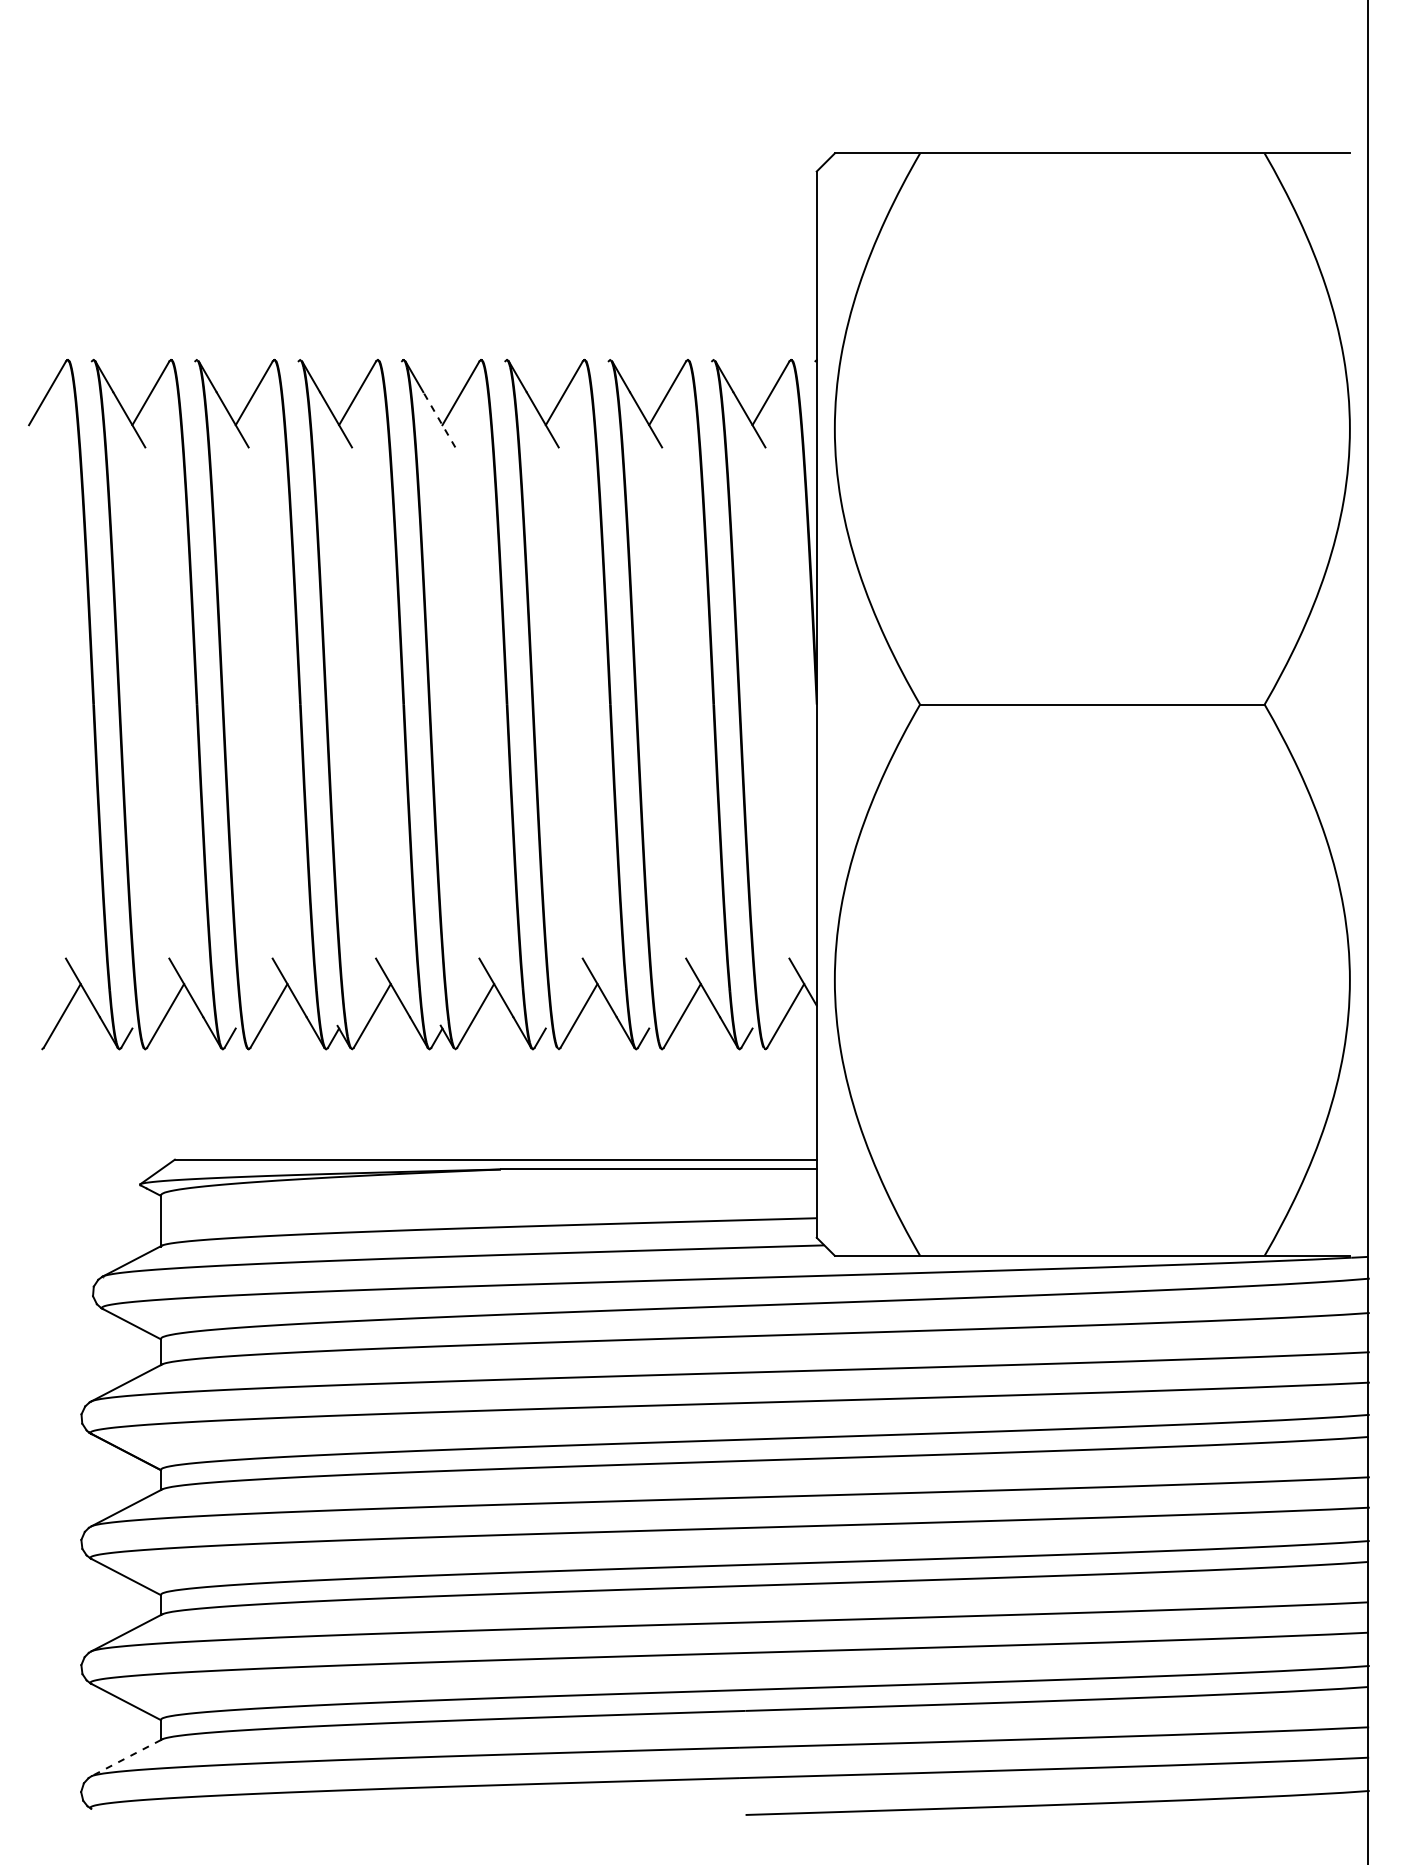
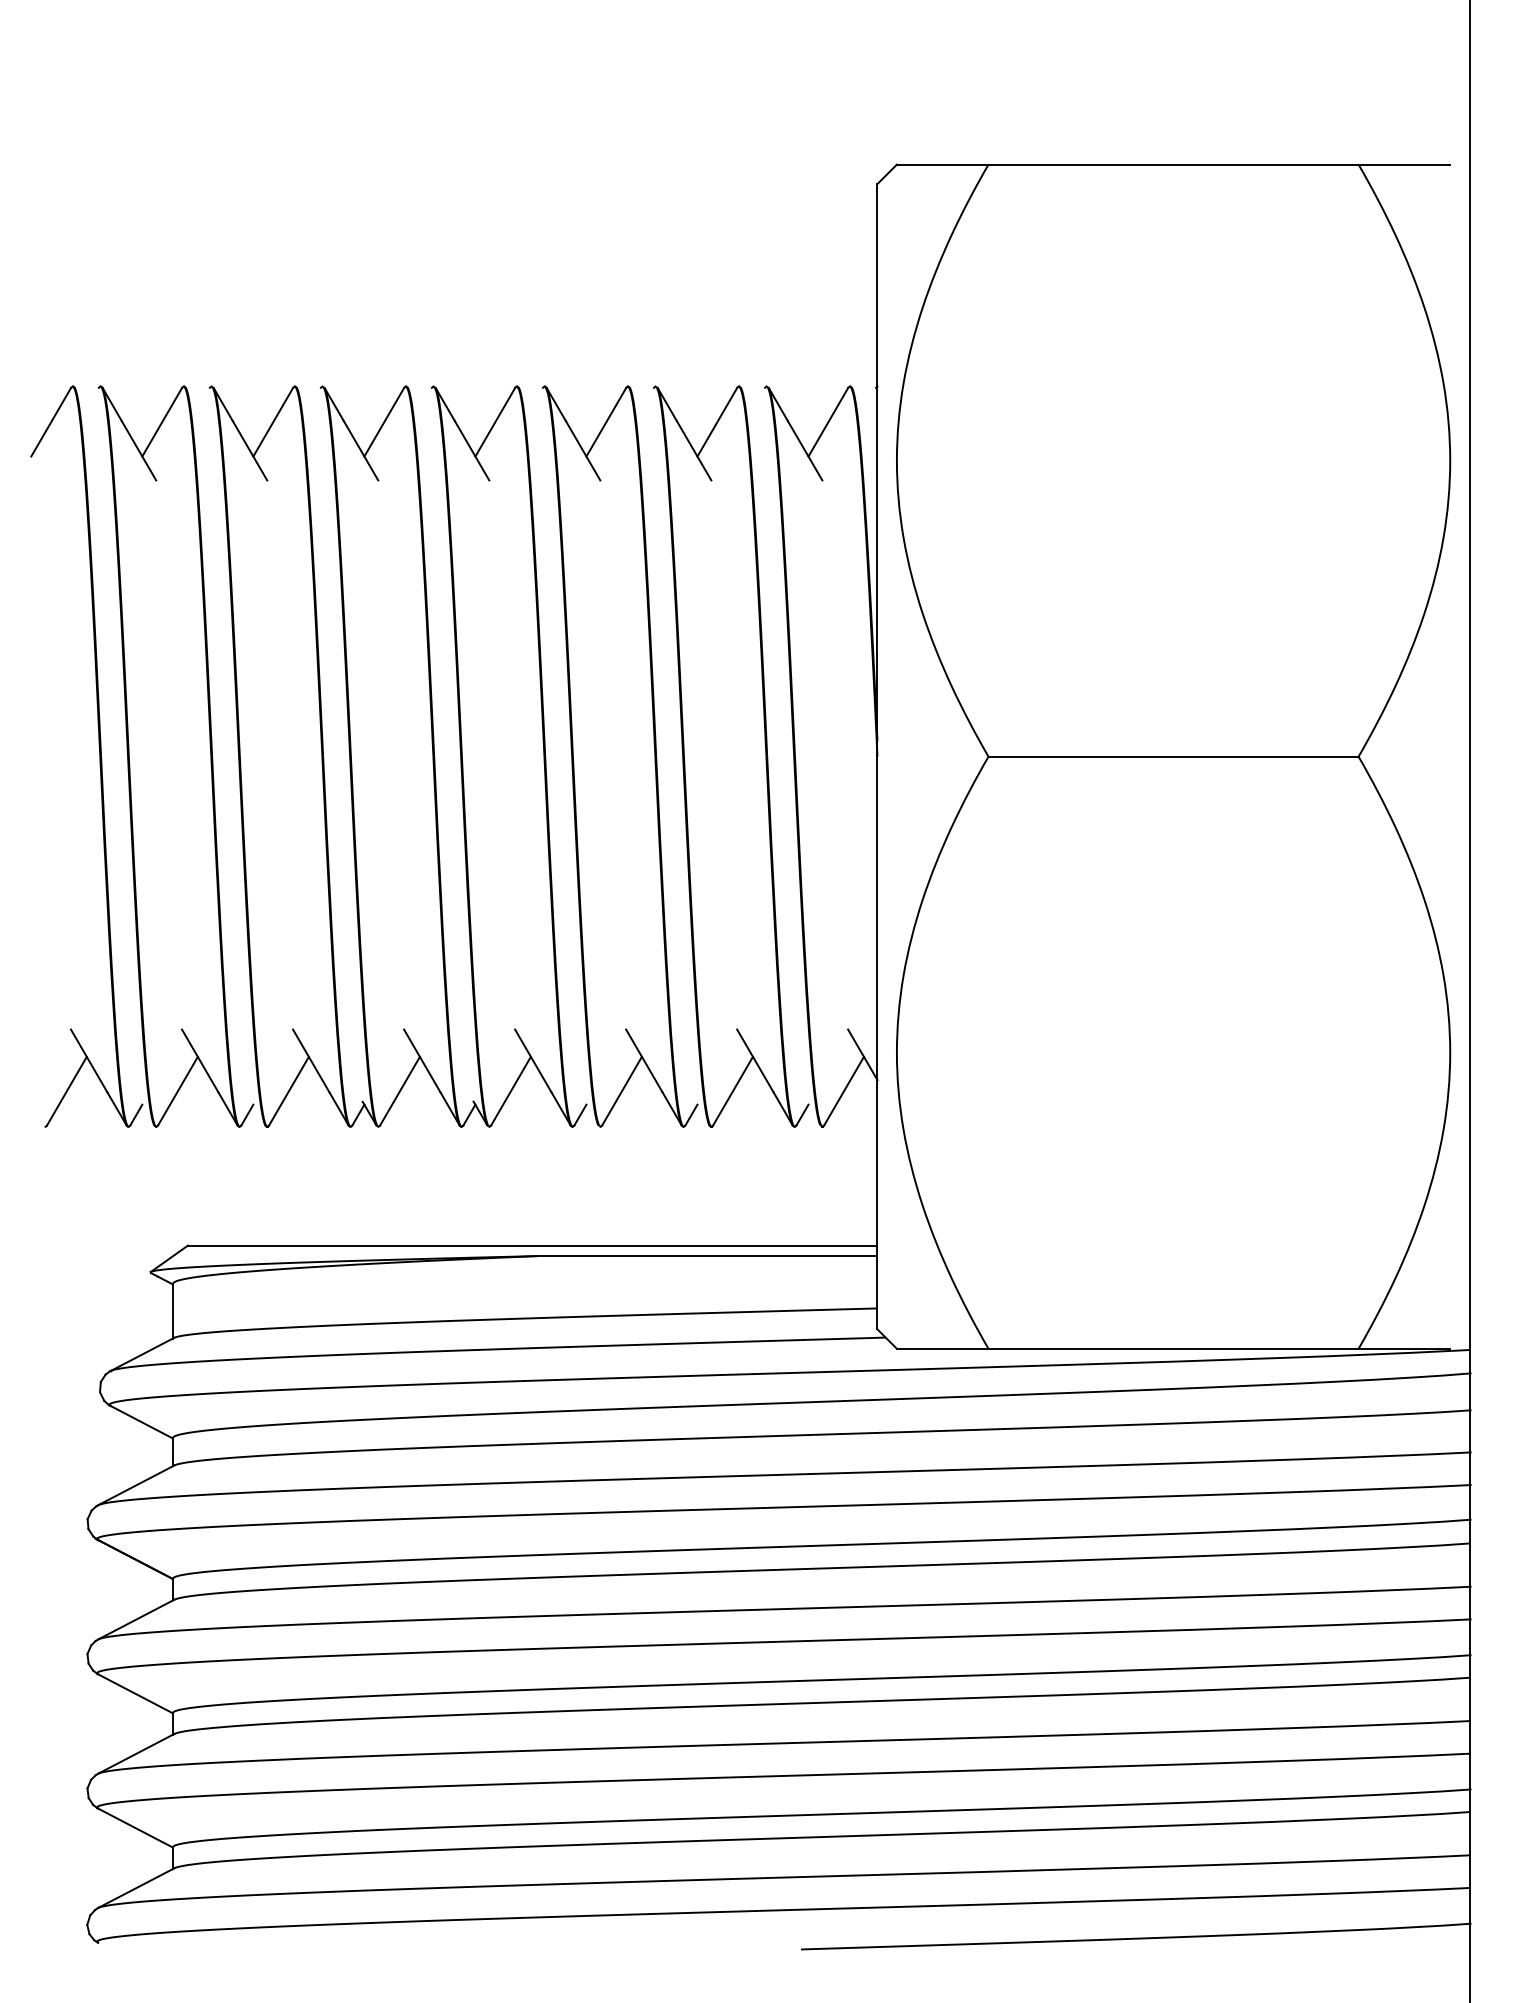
line: (438, 419) -> (471, 450), dashed -> solid
line: (126, 1758) -> (135, 1888), dashed -> solid

